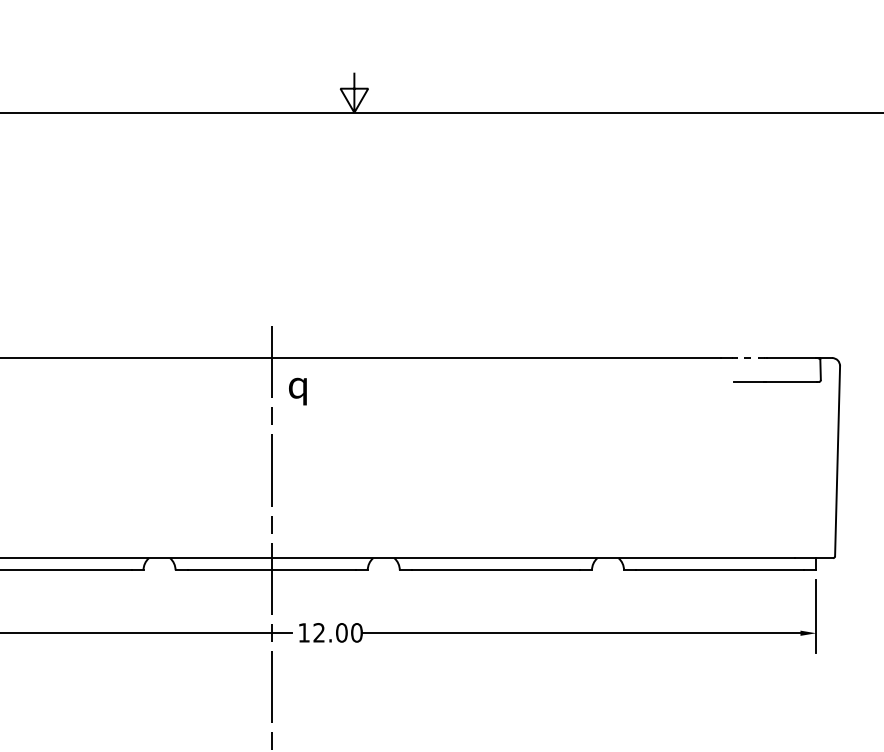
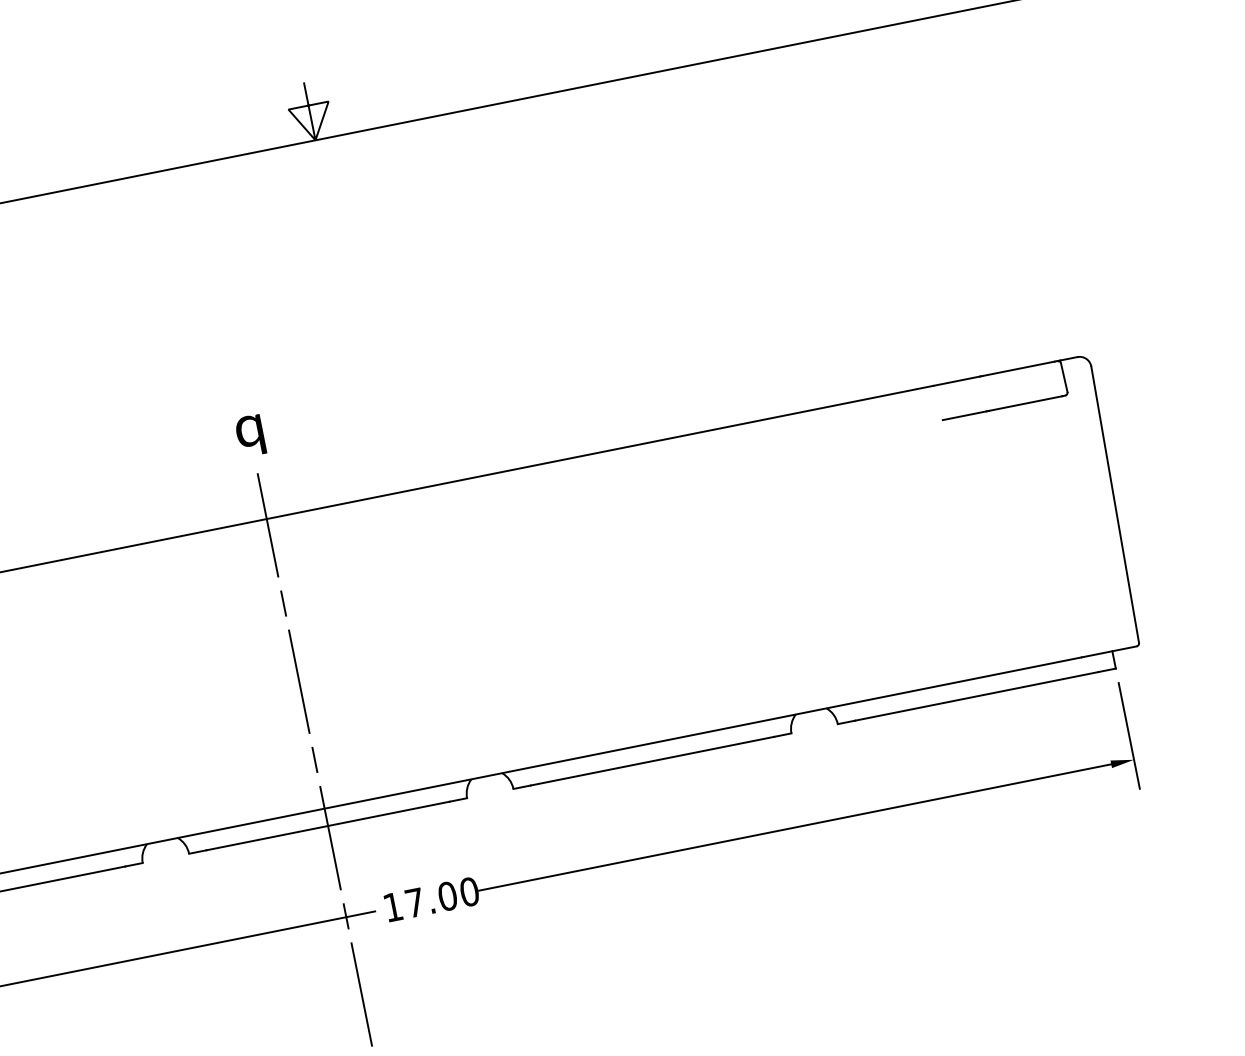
line: (748, 358) -> (956, 381), dashed -> solid
text: (297, 391) -> (249, 435), moved
text: (318, 632) -> (413, 902), 12.00 -> 17.00

